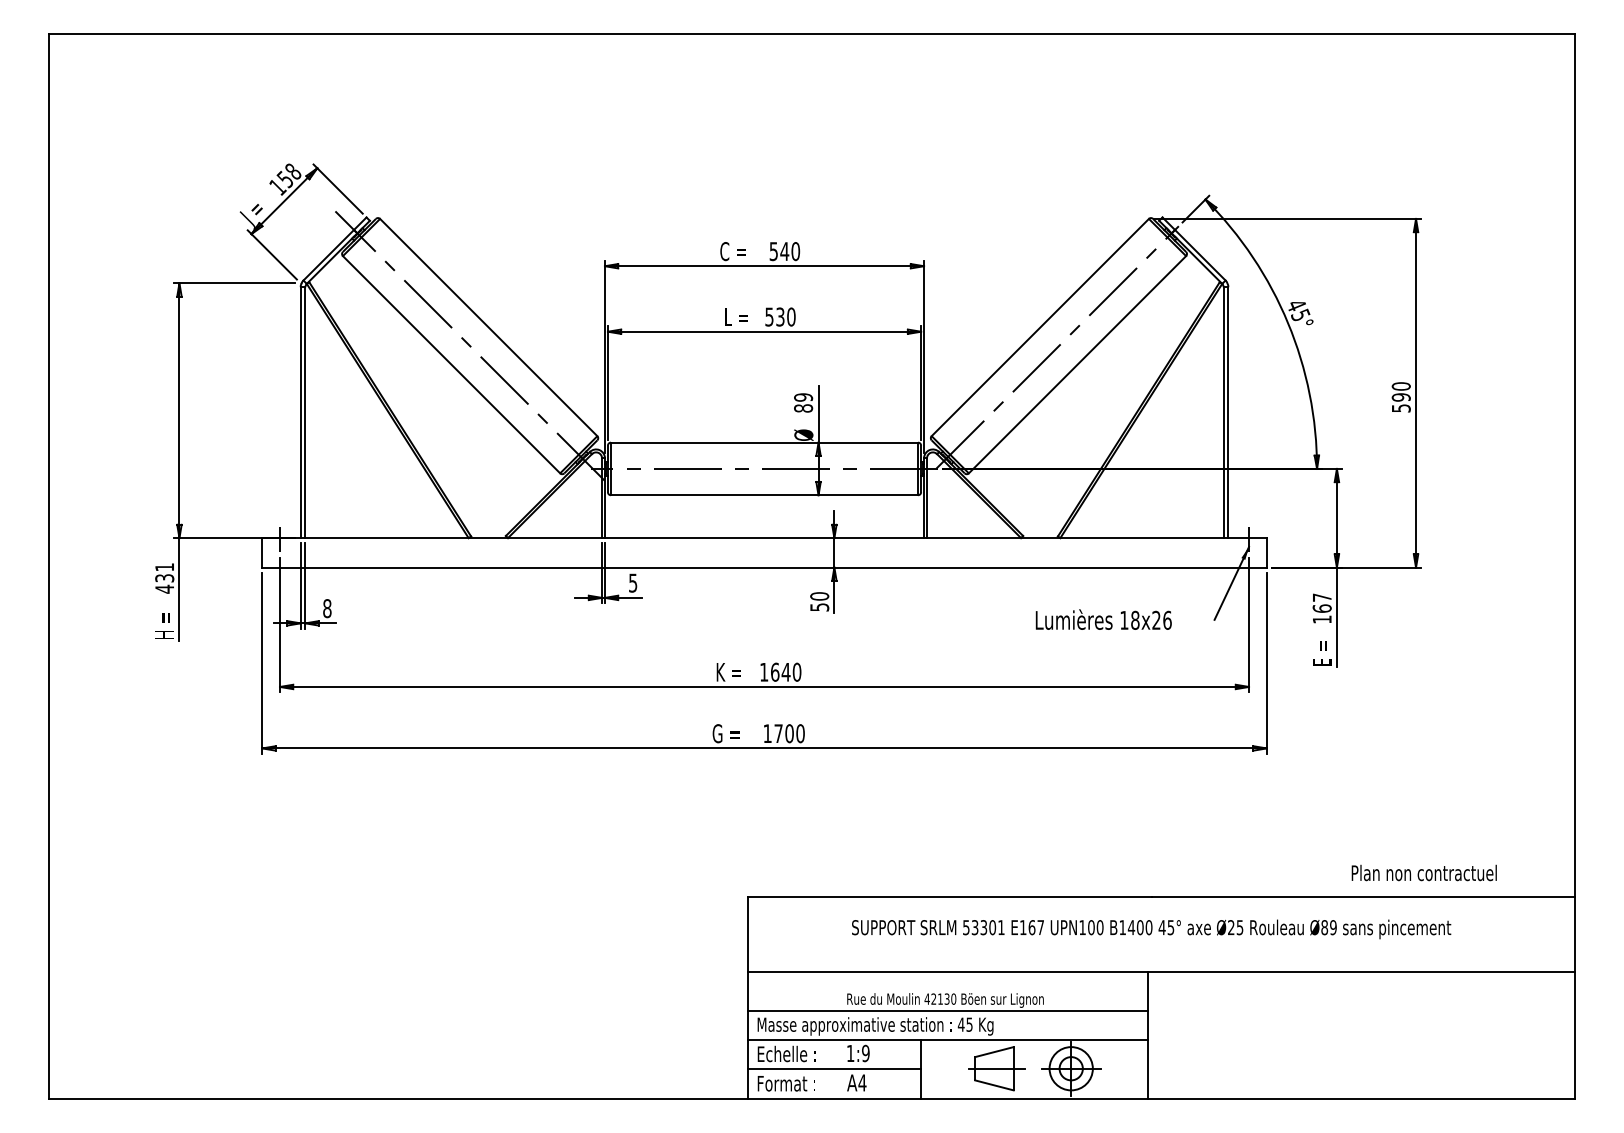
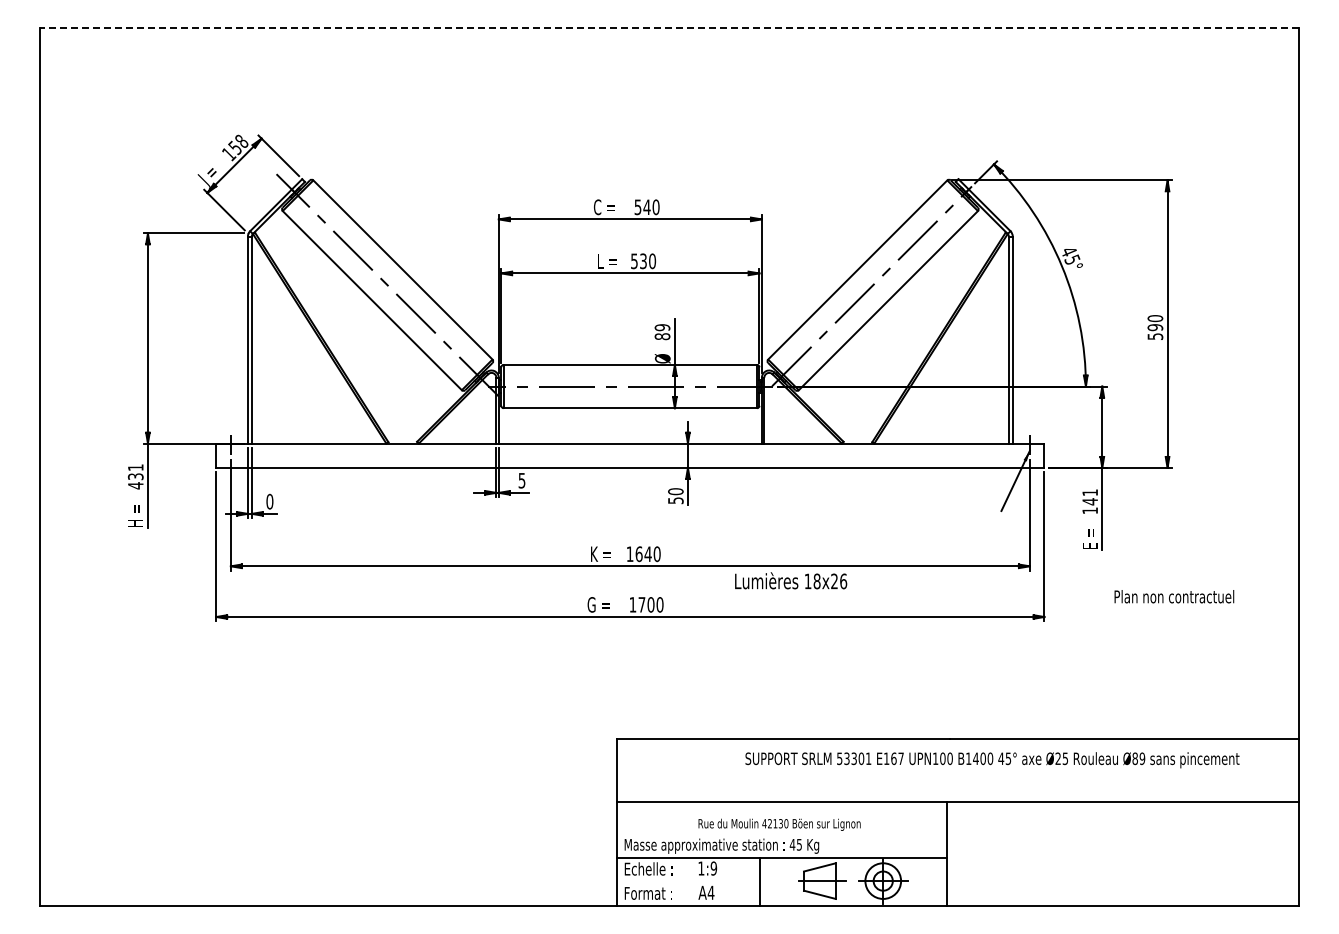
line: (812, 34) -> (669, 28), solid -> dashed
text: (1322, 603) -> (1090, 497), 167 -> 141
text: (326, 608) -> (269, 501), 8 -> 0
text: (1104, 619) -> (791, 580), moved
text: (1424, 872) -> (1174, 596), moved
text: (1151, 929) -> (992, 760), moved
line: (947, 1010) -> (781, 833), removed
line: (833, 1069) -> (687, 881), removed

